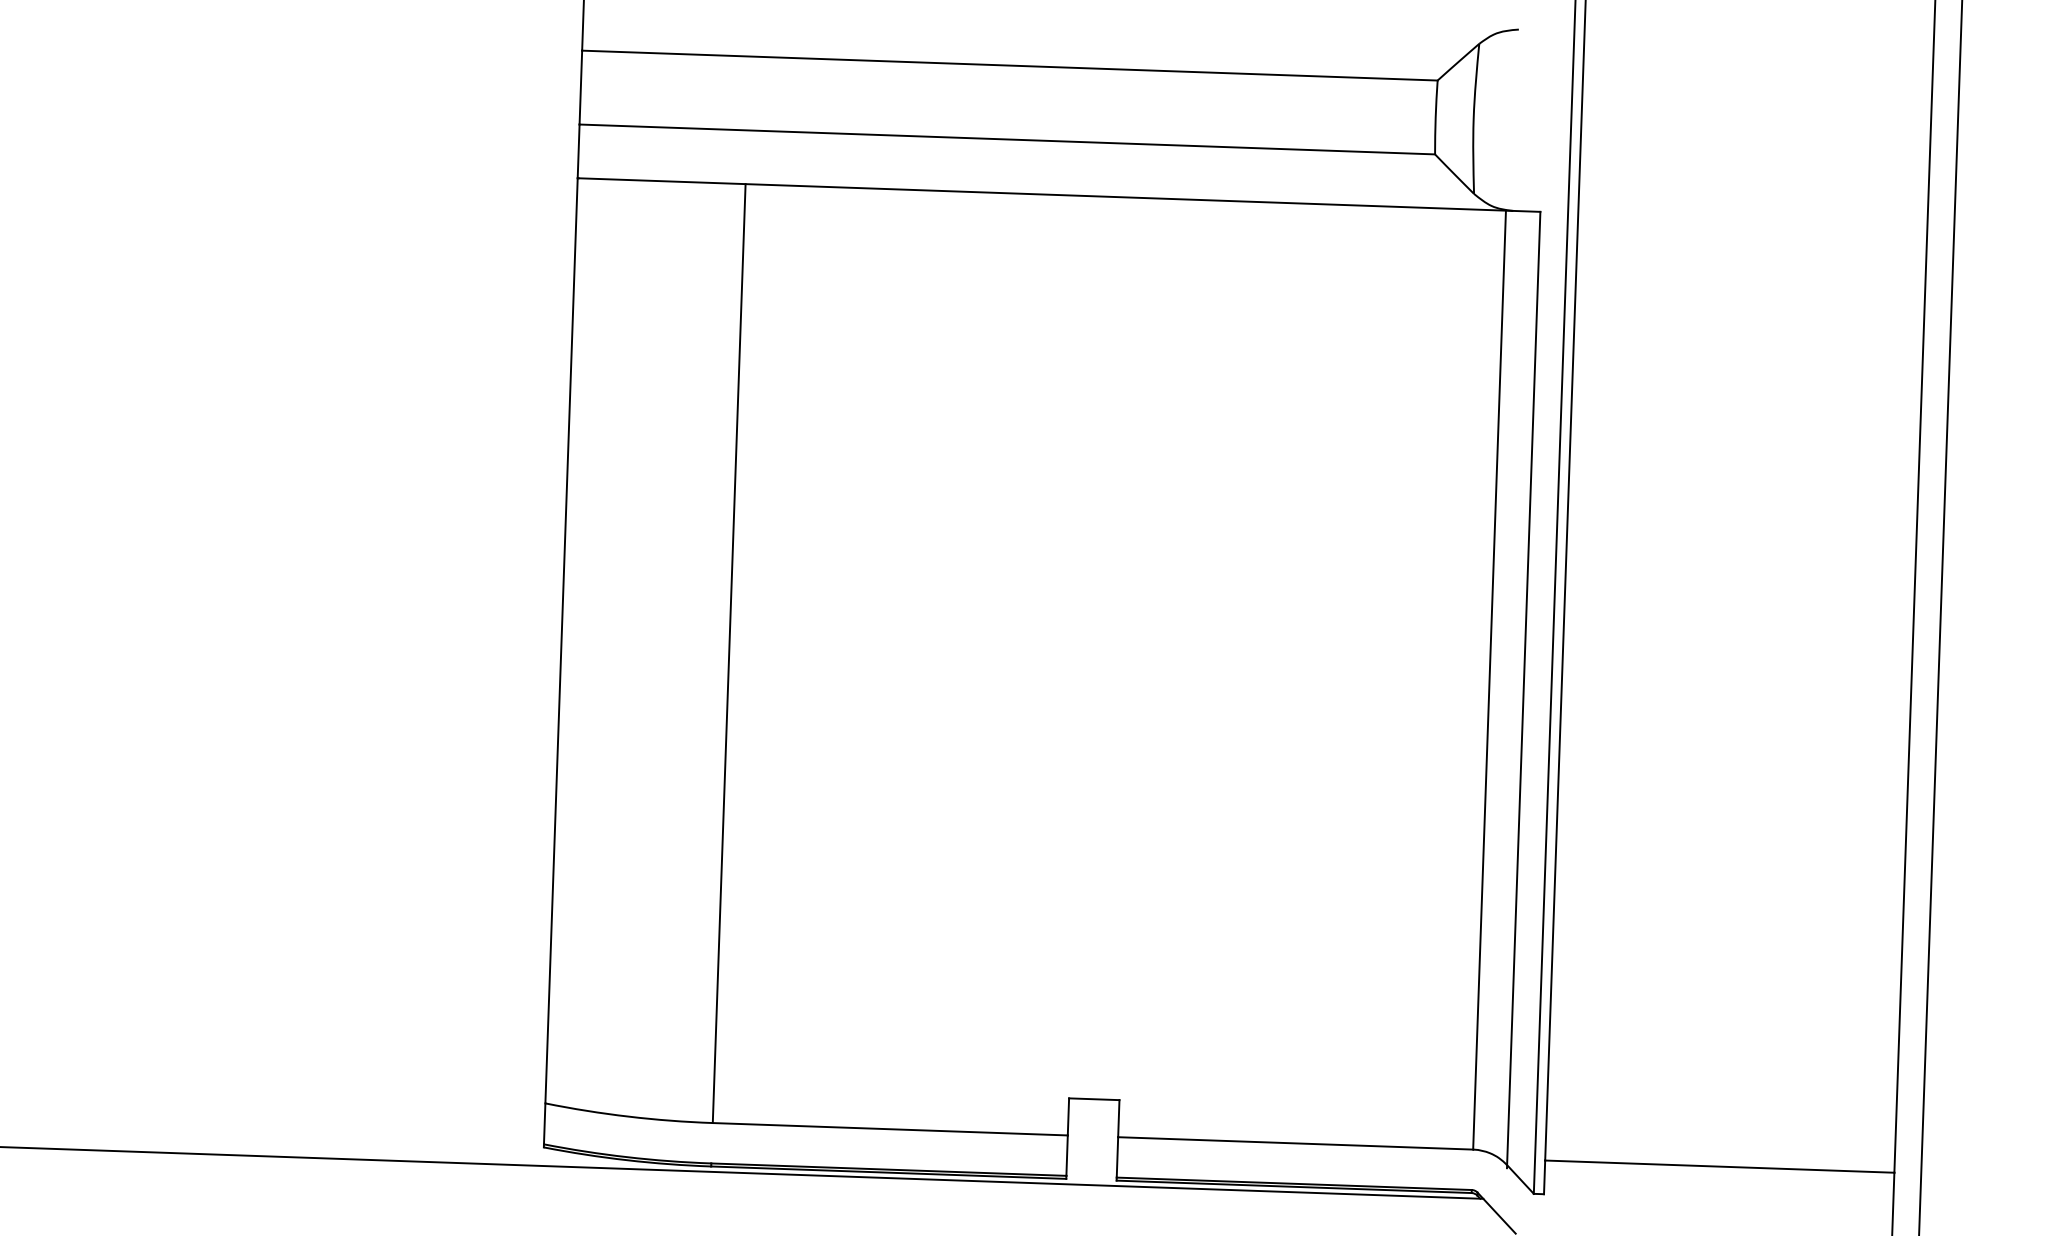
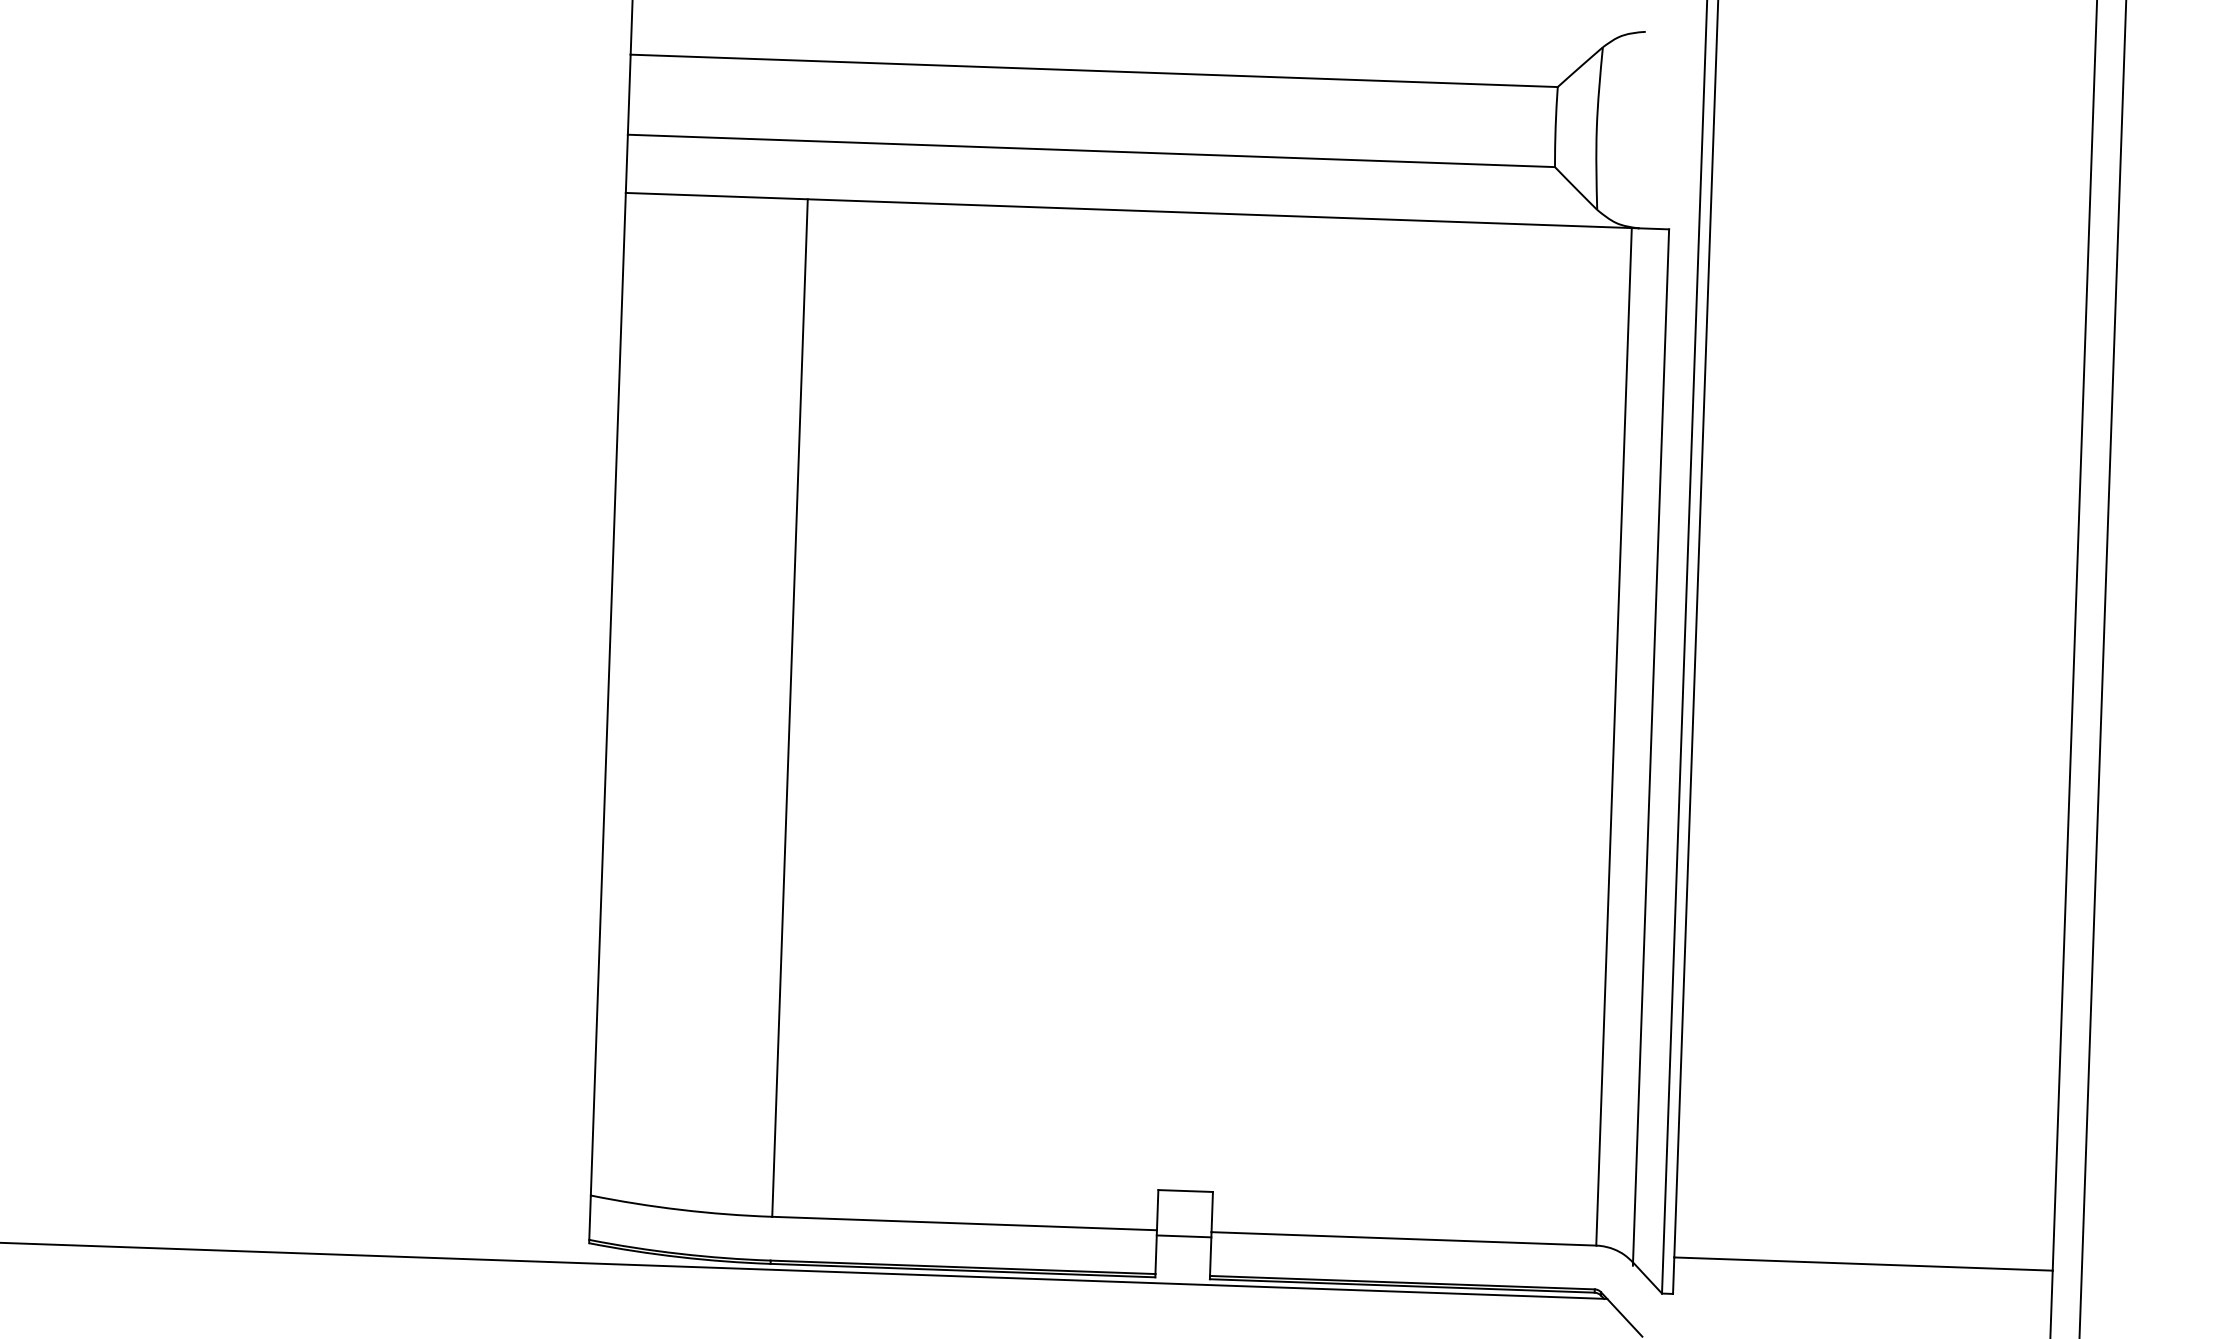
line: (1092, 1140) -> (1183, 1235), added

